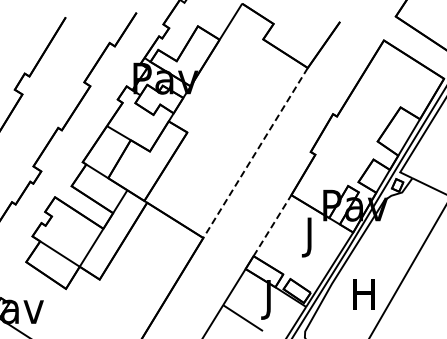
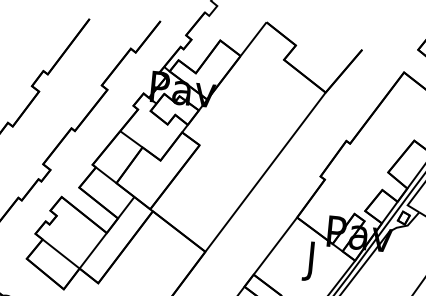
line: (255, 153) -> (265, 172), dashed -> solid
line: (272, 225) -> (275, 245), dashed -> solid

